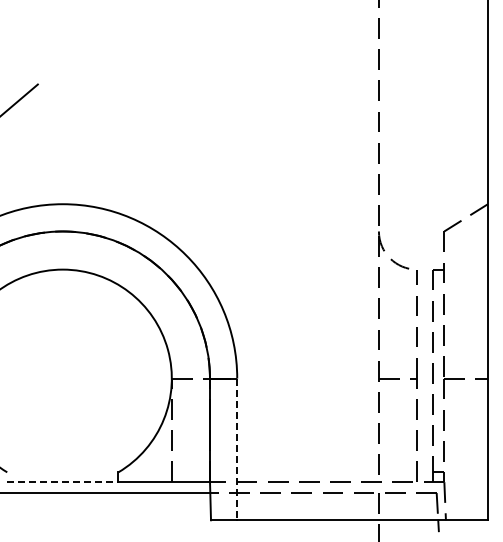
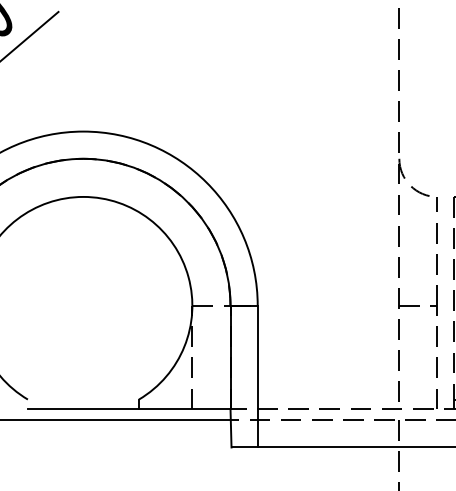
line: (237, 449) -> (257, 376), dashed -> solid
line: (62, 482) -> (83, 409), dashed -> solid

